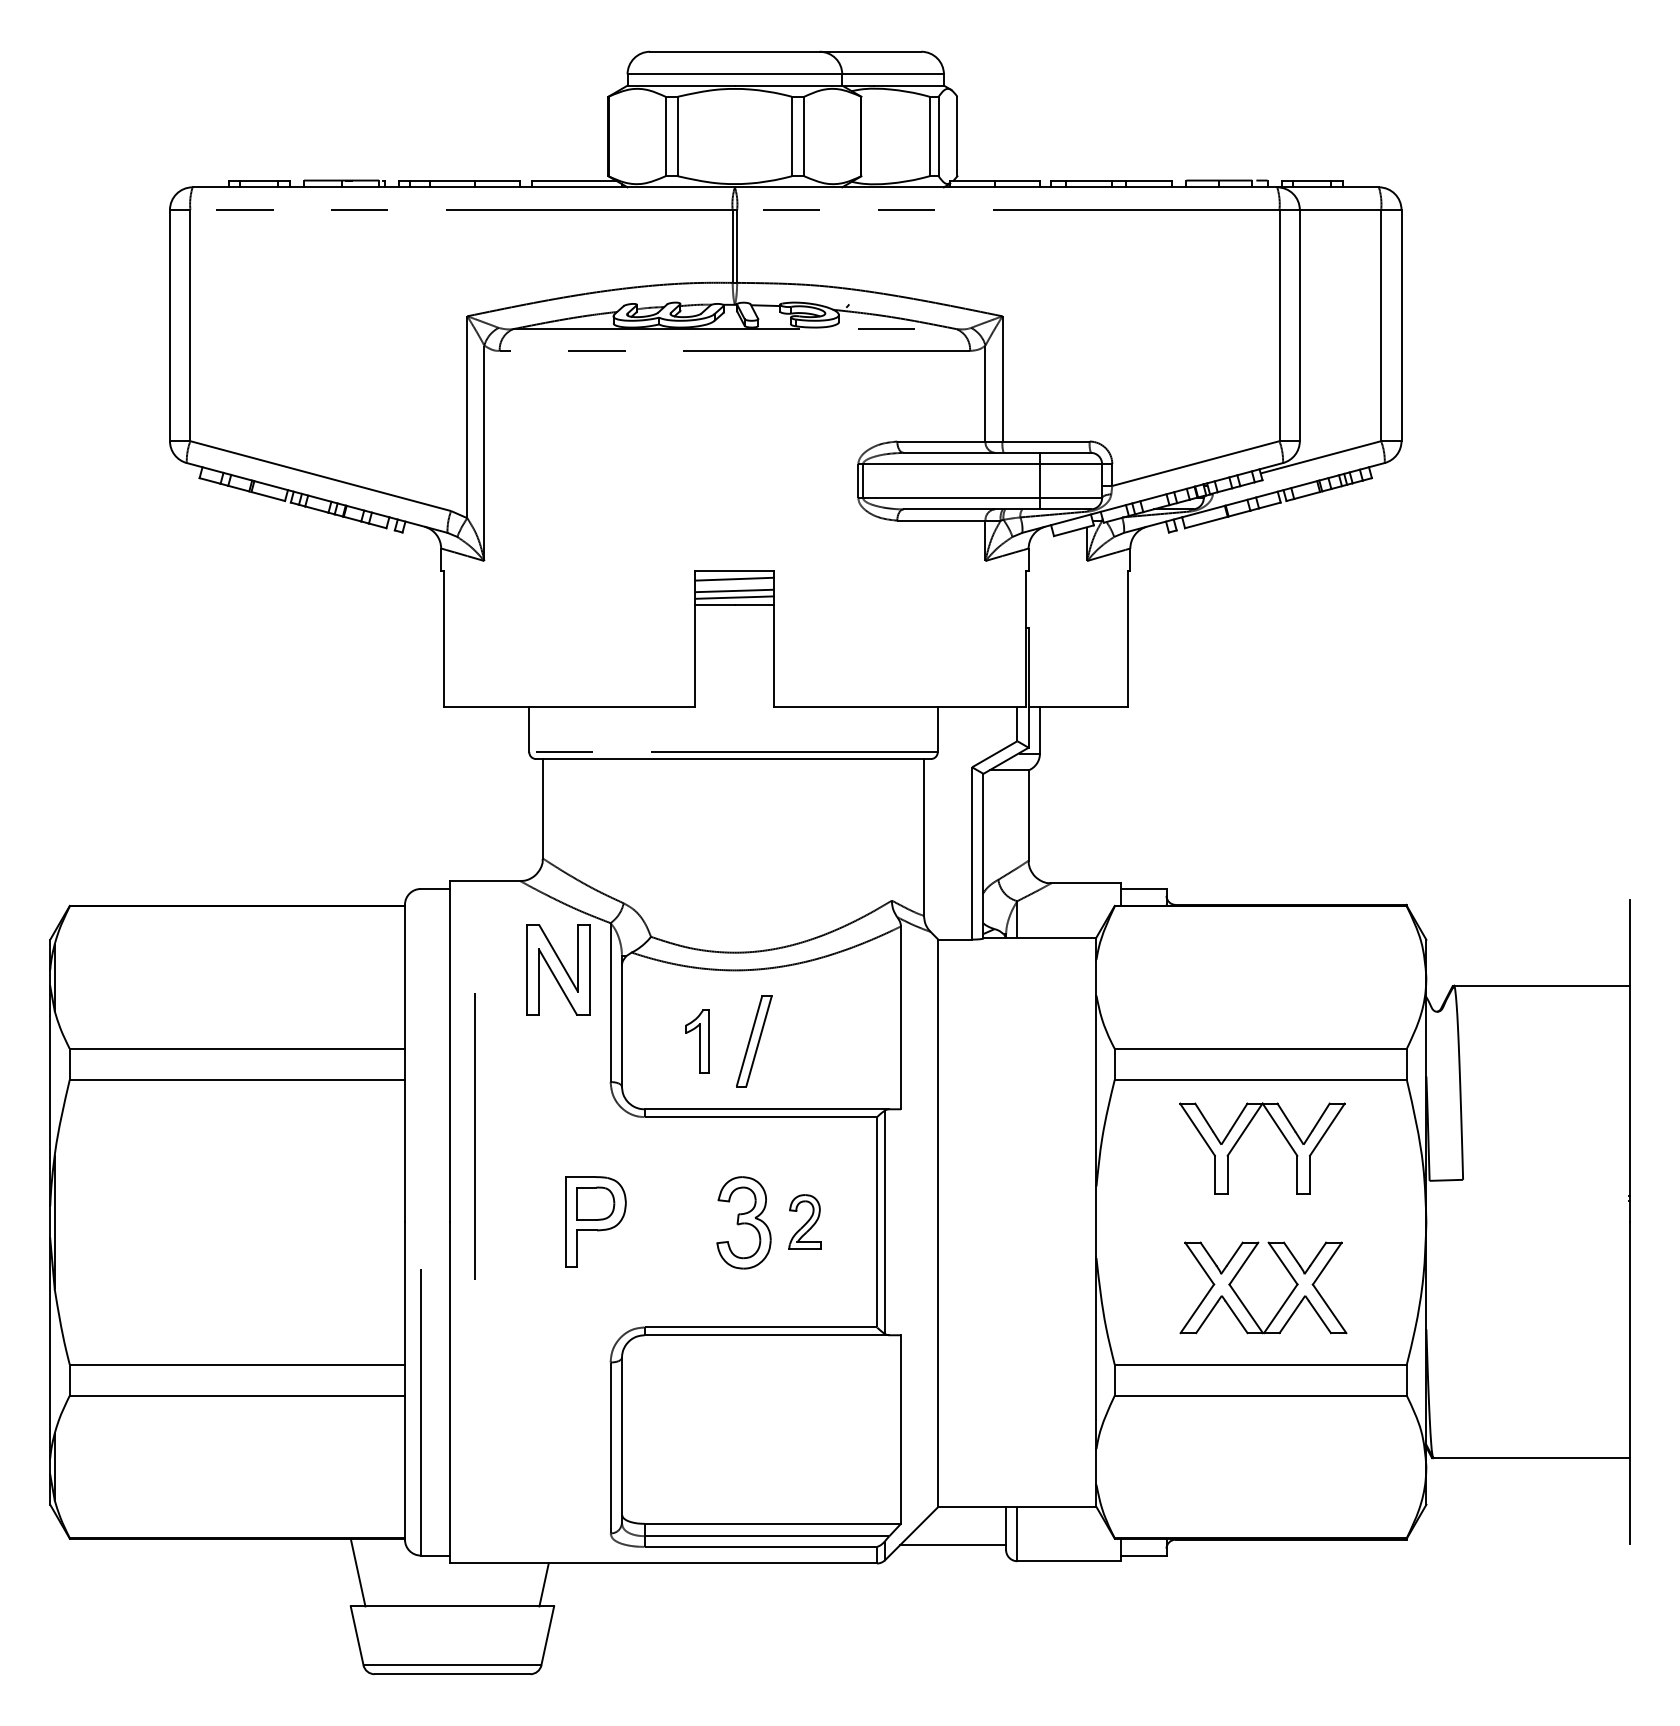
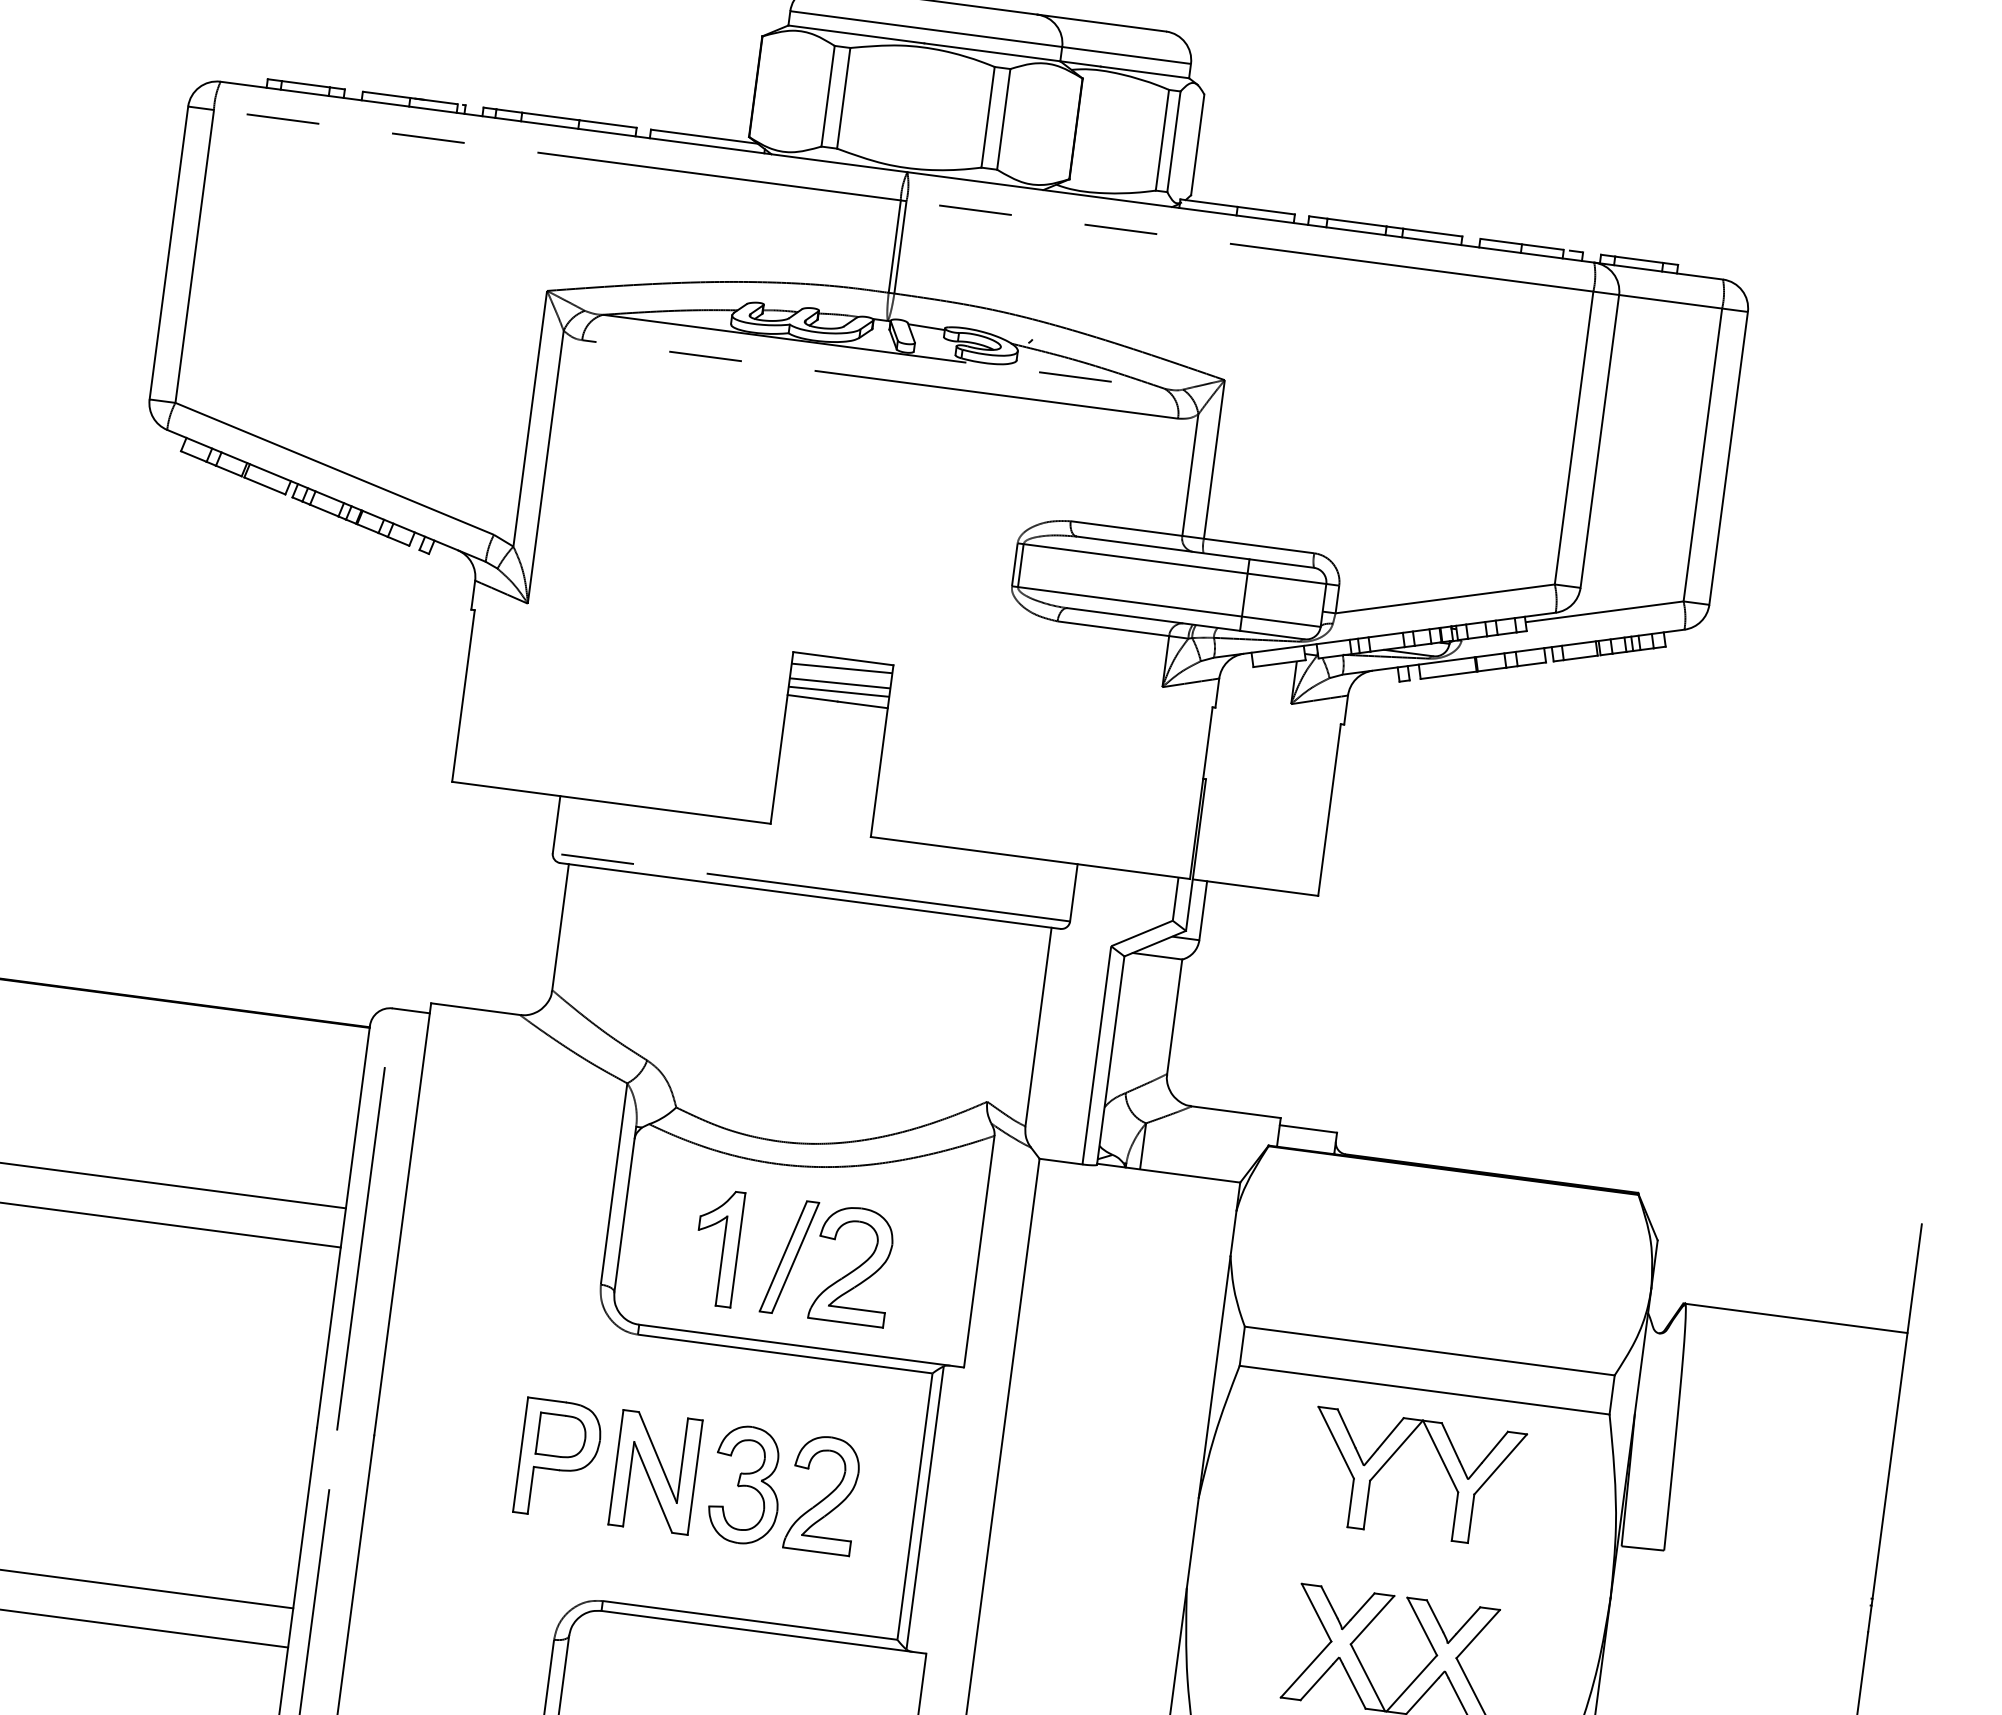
part: (558, 969) -> (655, 1471), moved
part: (696, 1041) -> (716, 1247), size x1.43
part: (804, 1041) -> (853, 1265), added
line: (474, 1136) -> (360, 1248), moved
part: (804, 1221) -> (823, 1493), size x1.67

